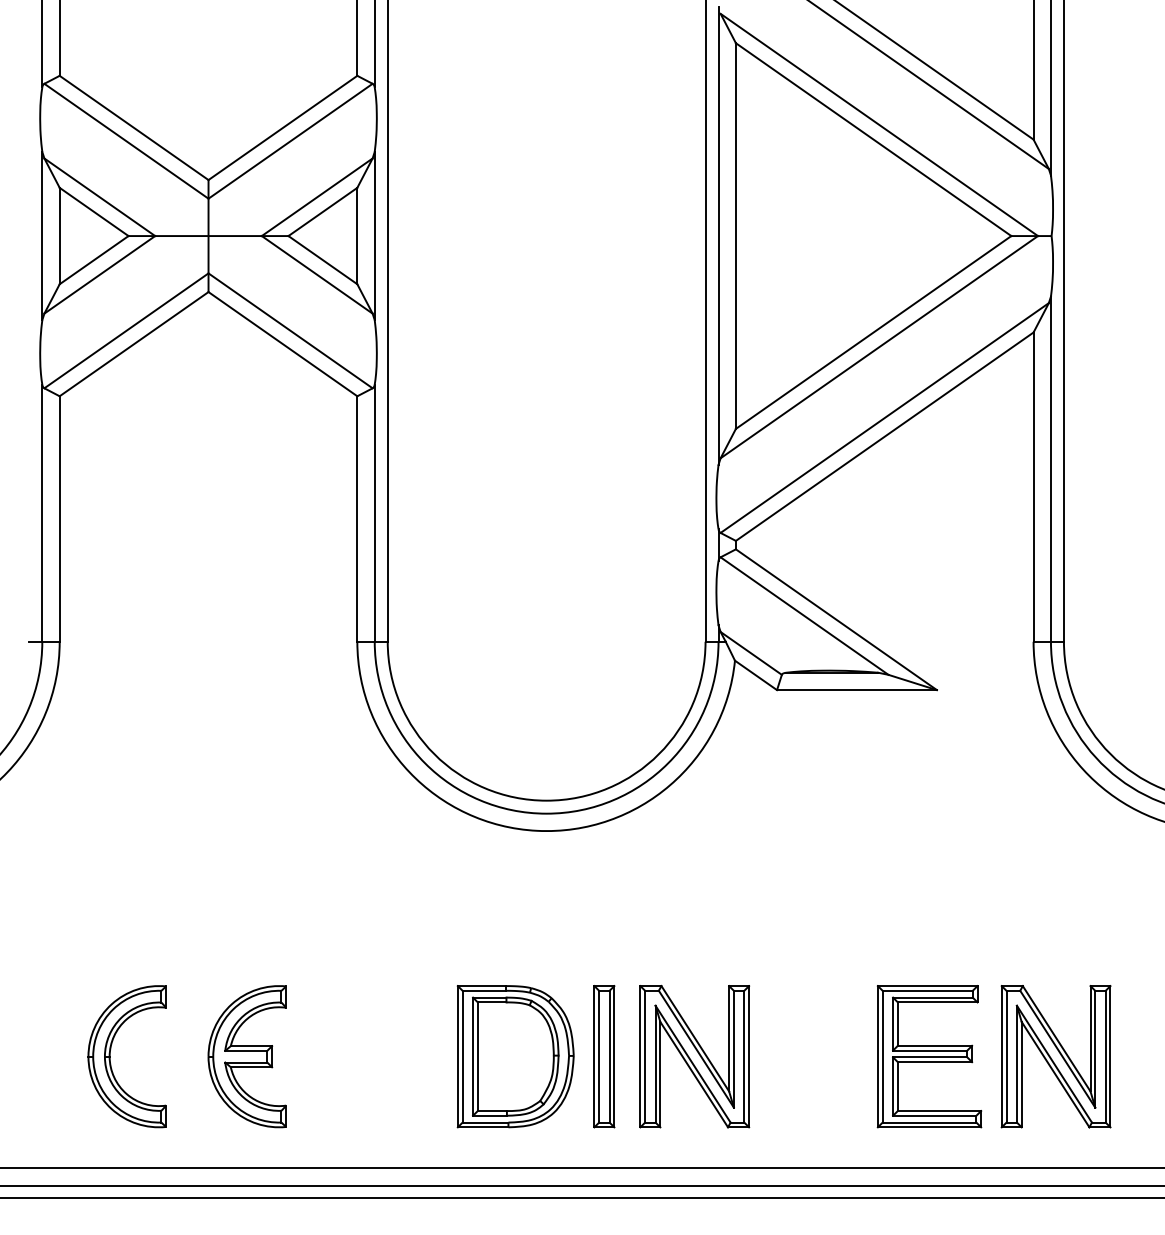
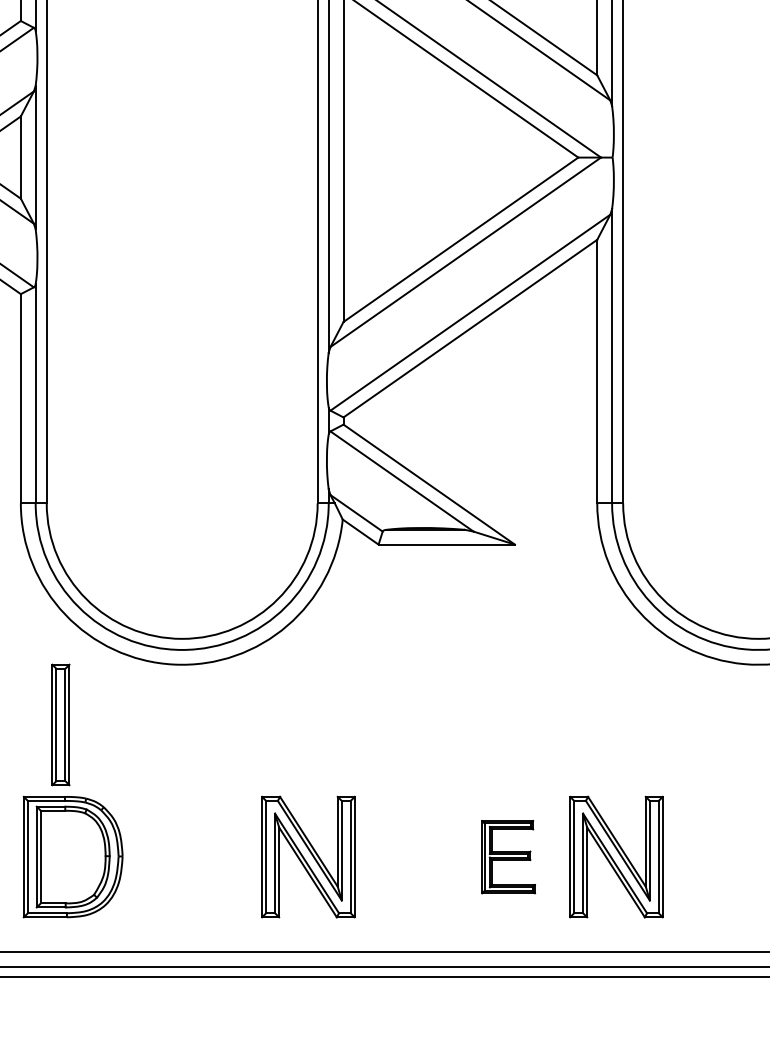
part: (515, 1056) -> (72, 856), moved
part: (604, 1056) -> (61, 724), moved
part: (929, 1056) -> (508, 856), size x0.6

